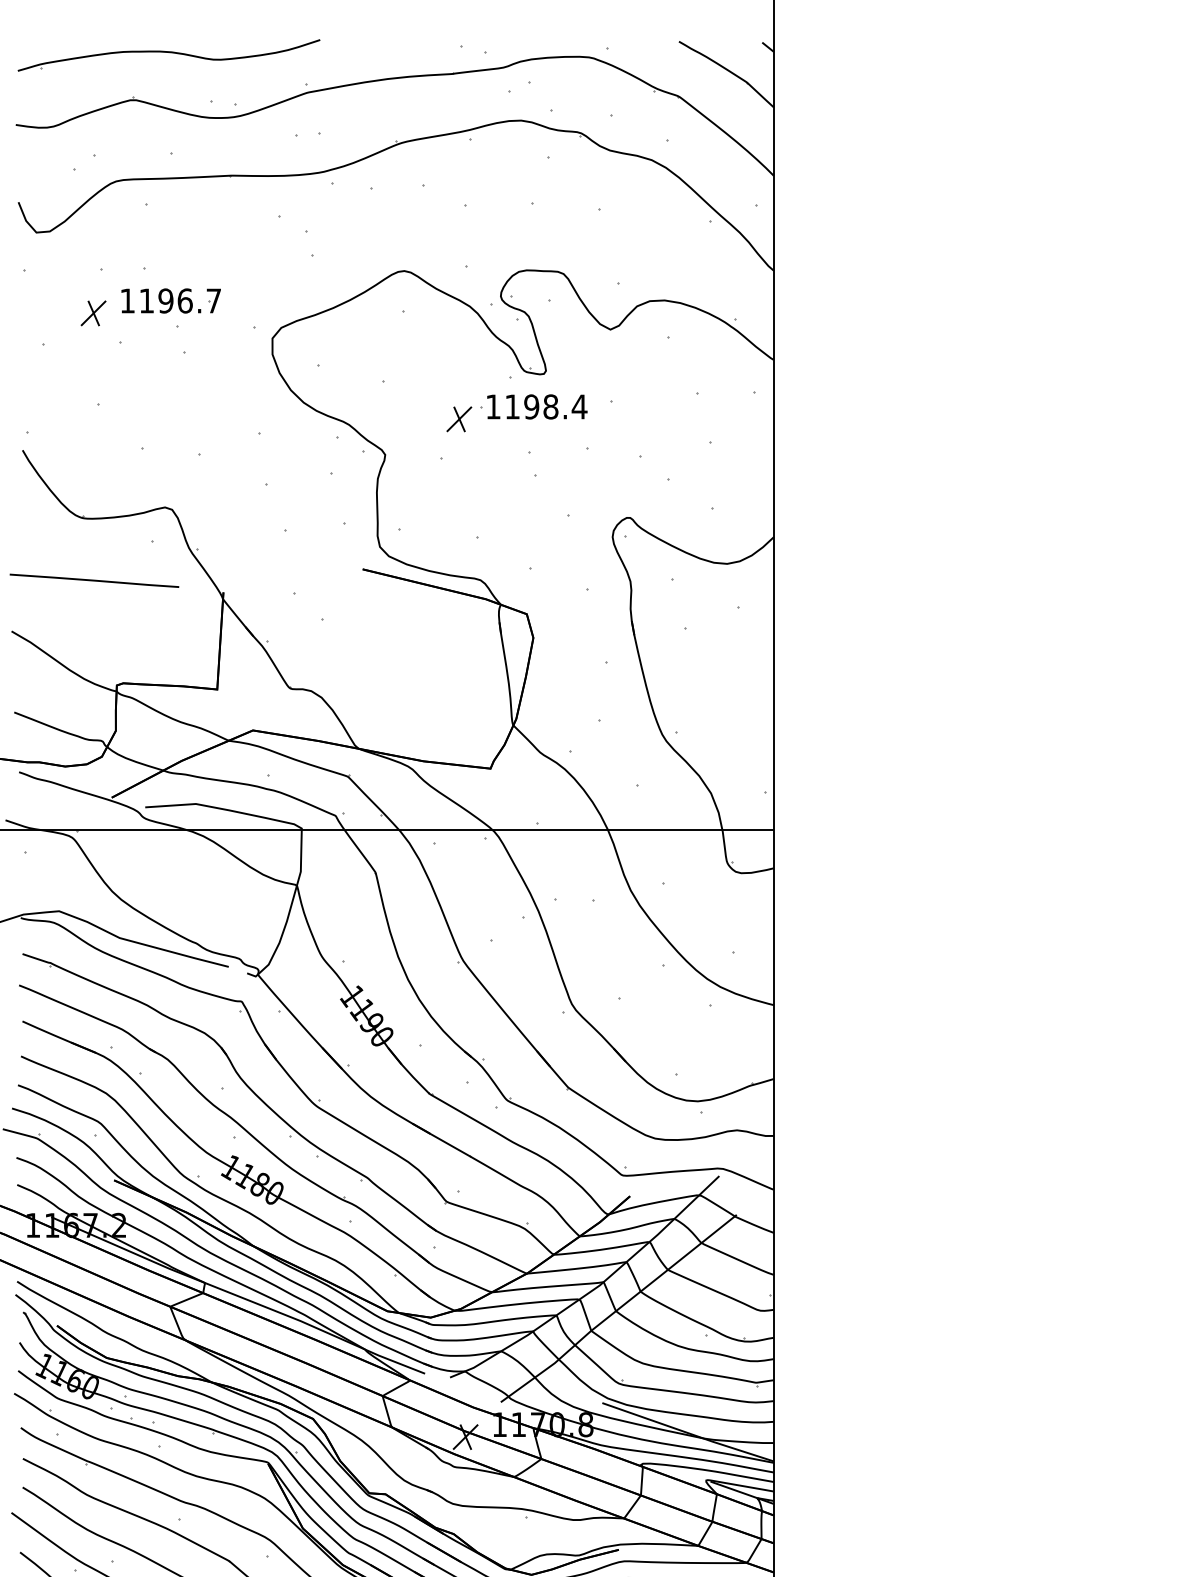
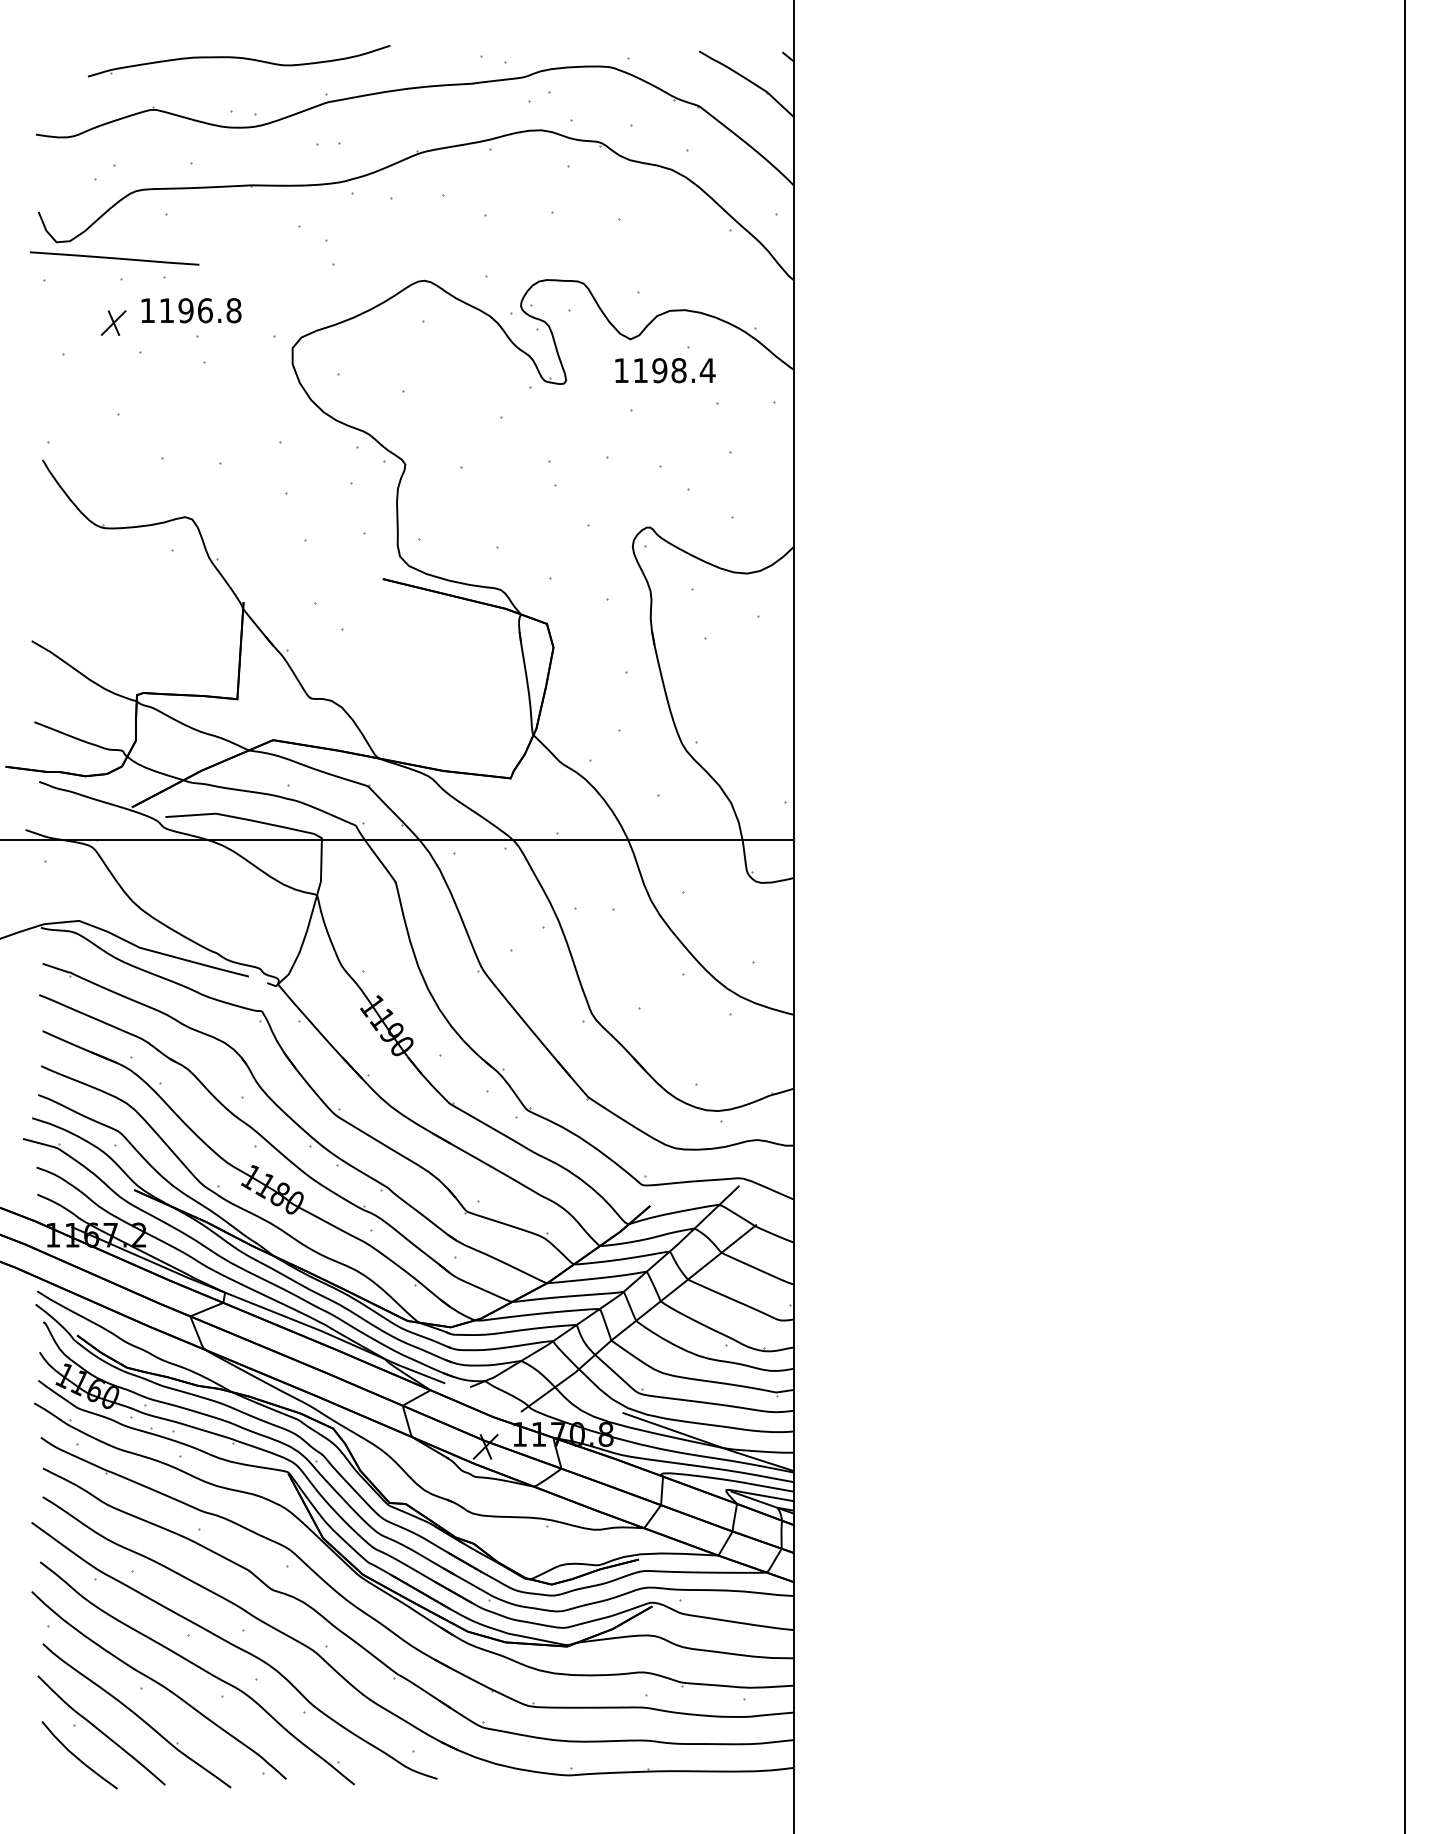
part: (169, 55) -> (239, 61), moved
text: (213, 300) -> (233, 310), 1196.7 -> 1196.8
text: (537, 406) -> (665, 370), moved
part: (459, 418) -> (479, 428), removed
line: (94, 580) -> (114, 258), moved

